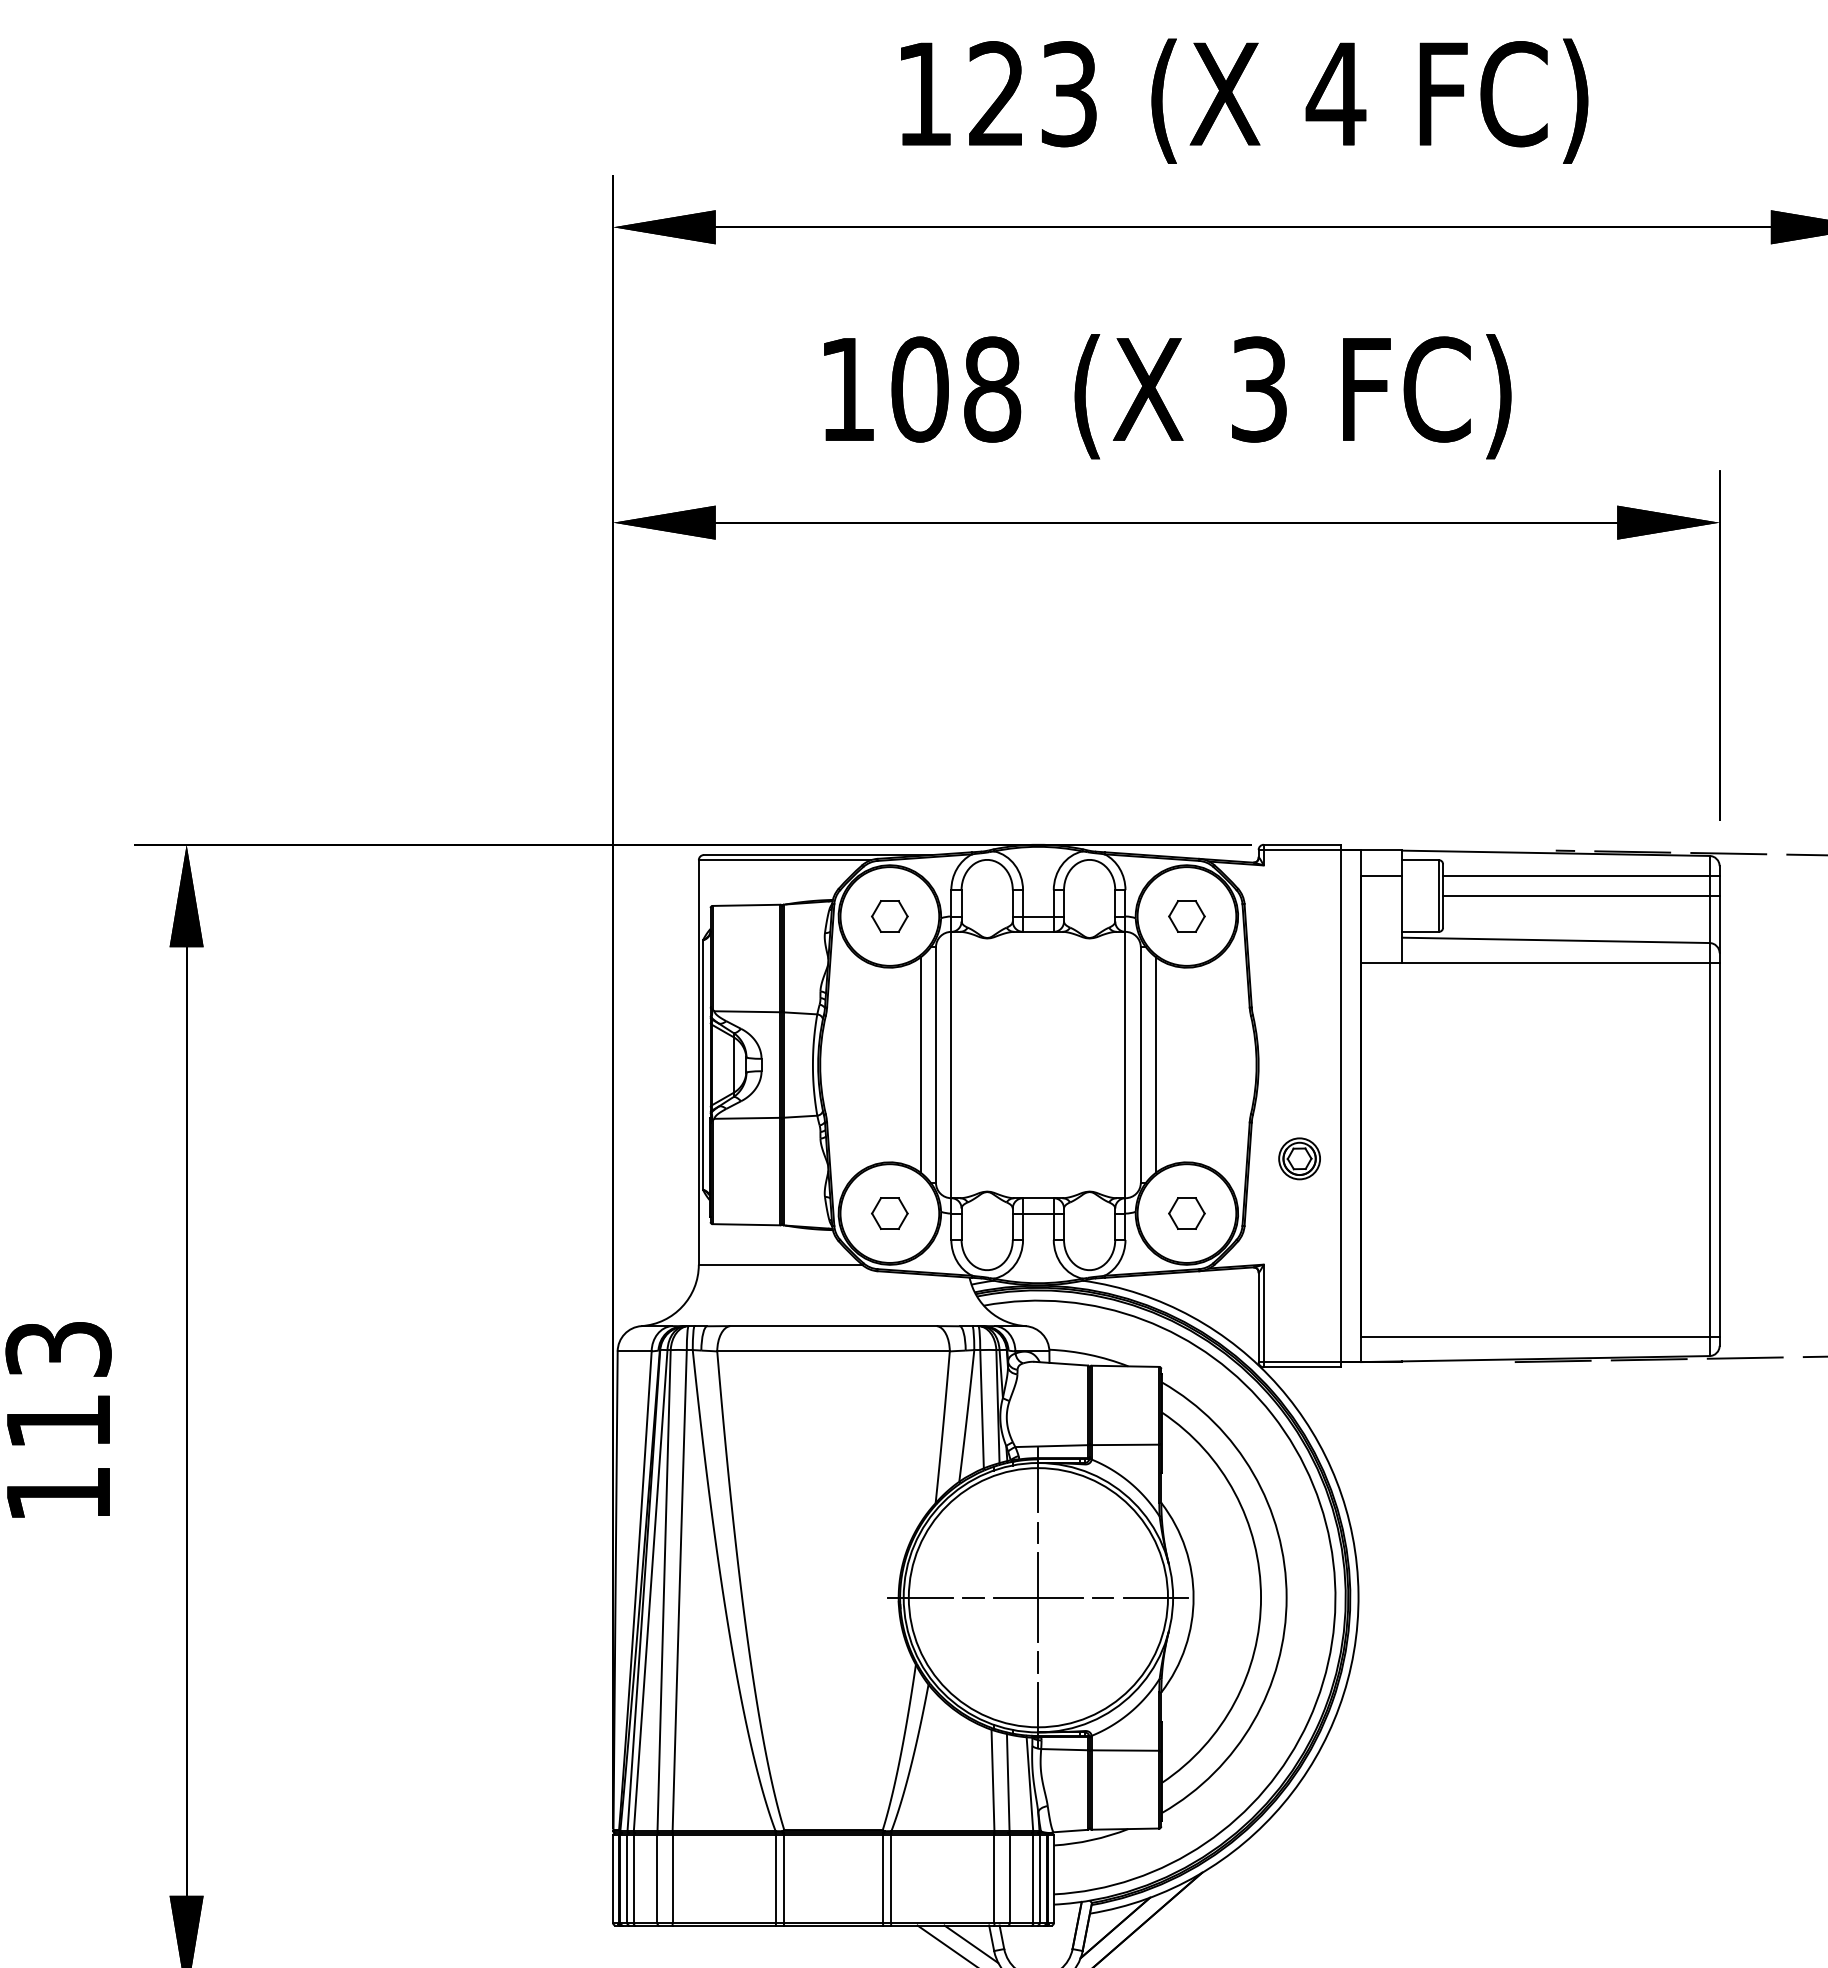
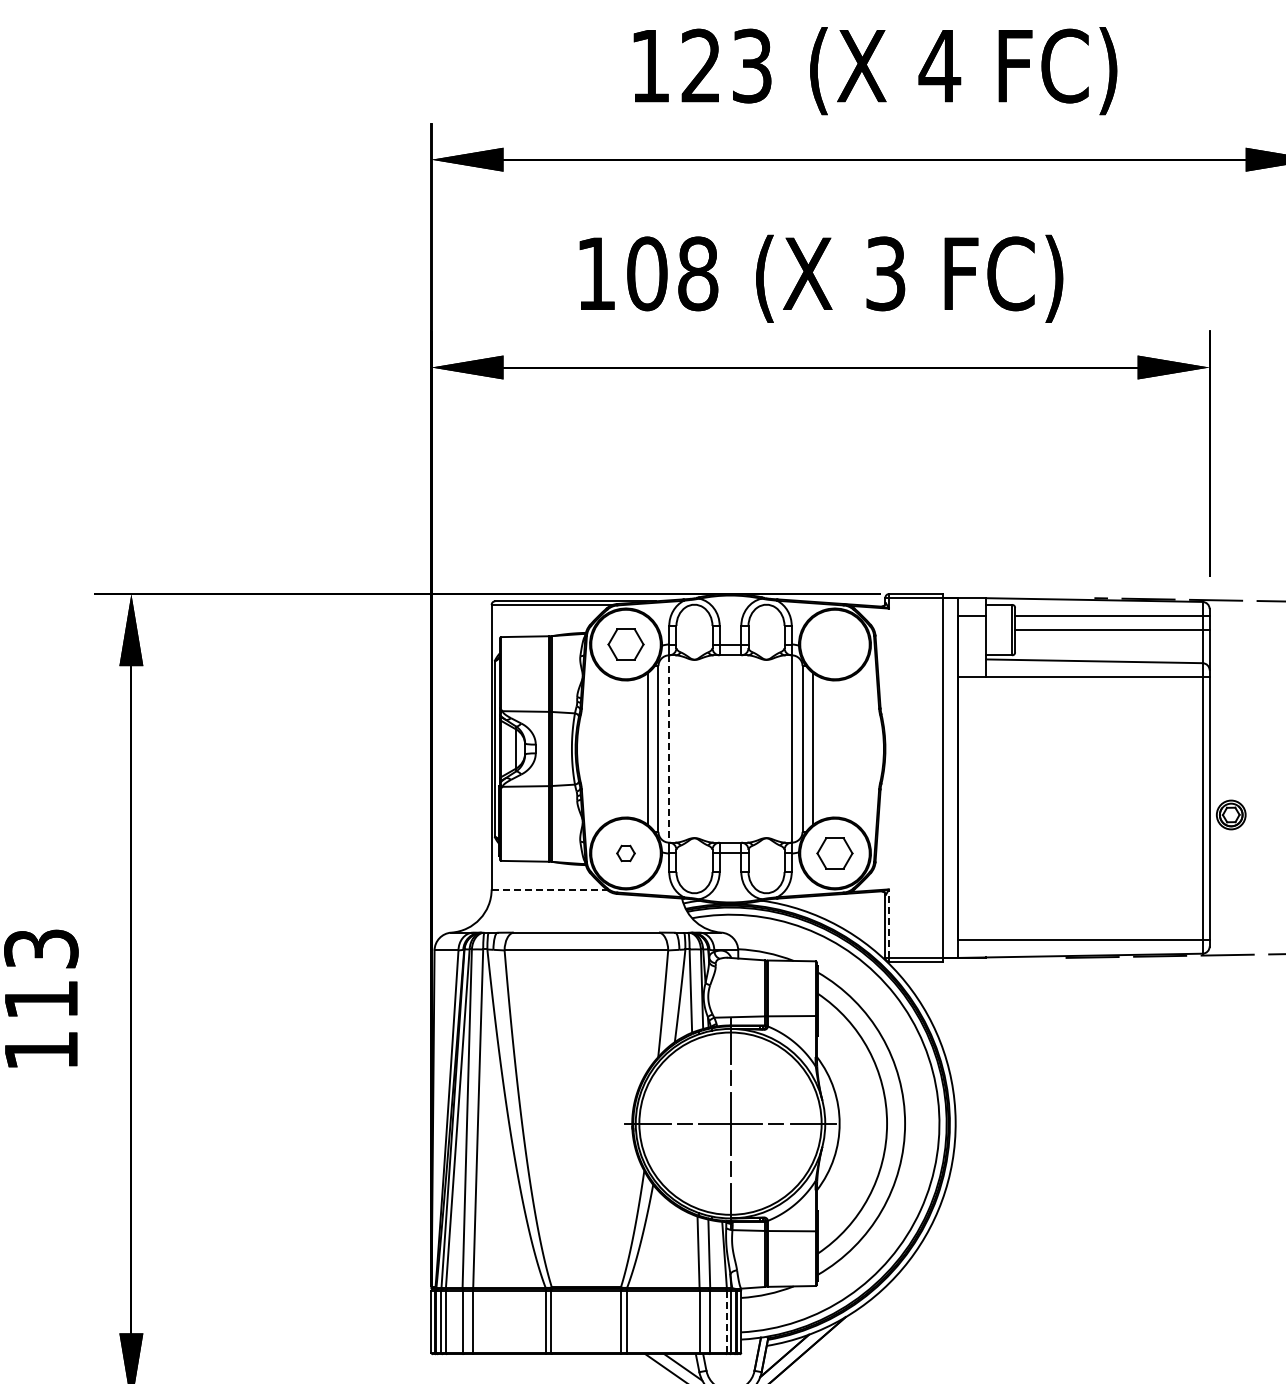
part: (889, 916) -> (625, 644), size x1.4
part: (1186, 916) -> (834, 644), removed
line: (951, 1065) -> (669, 749), solid -> dashed
part: (1299, 1158) -> (1231, 814), moved
part: (889, 1213) -> (625, 853), size x0.7
part: (1186, 1213) -> (834, 853), size x1.4
line: (781, 1264) -> (549, 889), solid -> dashed
line: (1264, 1313) -> (889, 923), solid -> dashed
line: (1032, 1878) -> (726, 1321), solid -> dashed

